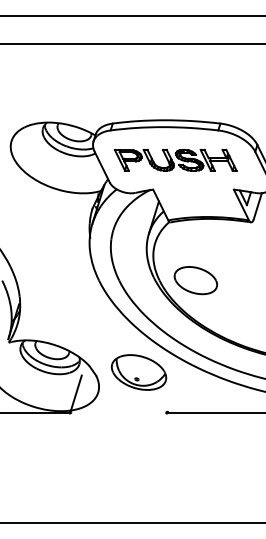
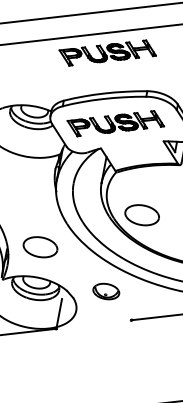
part: (175, 68) -> (107, 52), added
part: (61, 306) -> (40, 247), added
part: (139, 372) -> (106, 291), size x0.6

